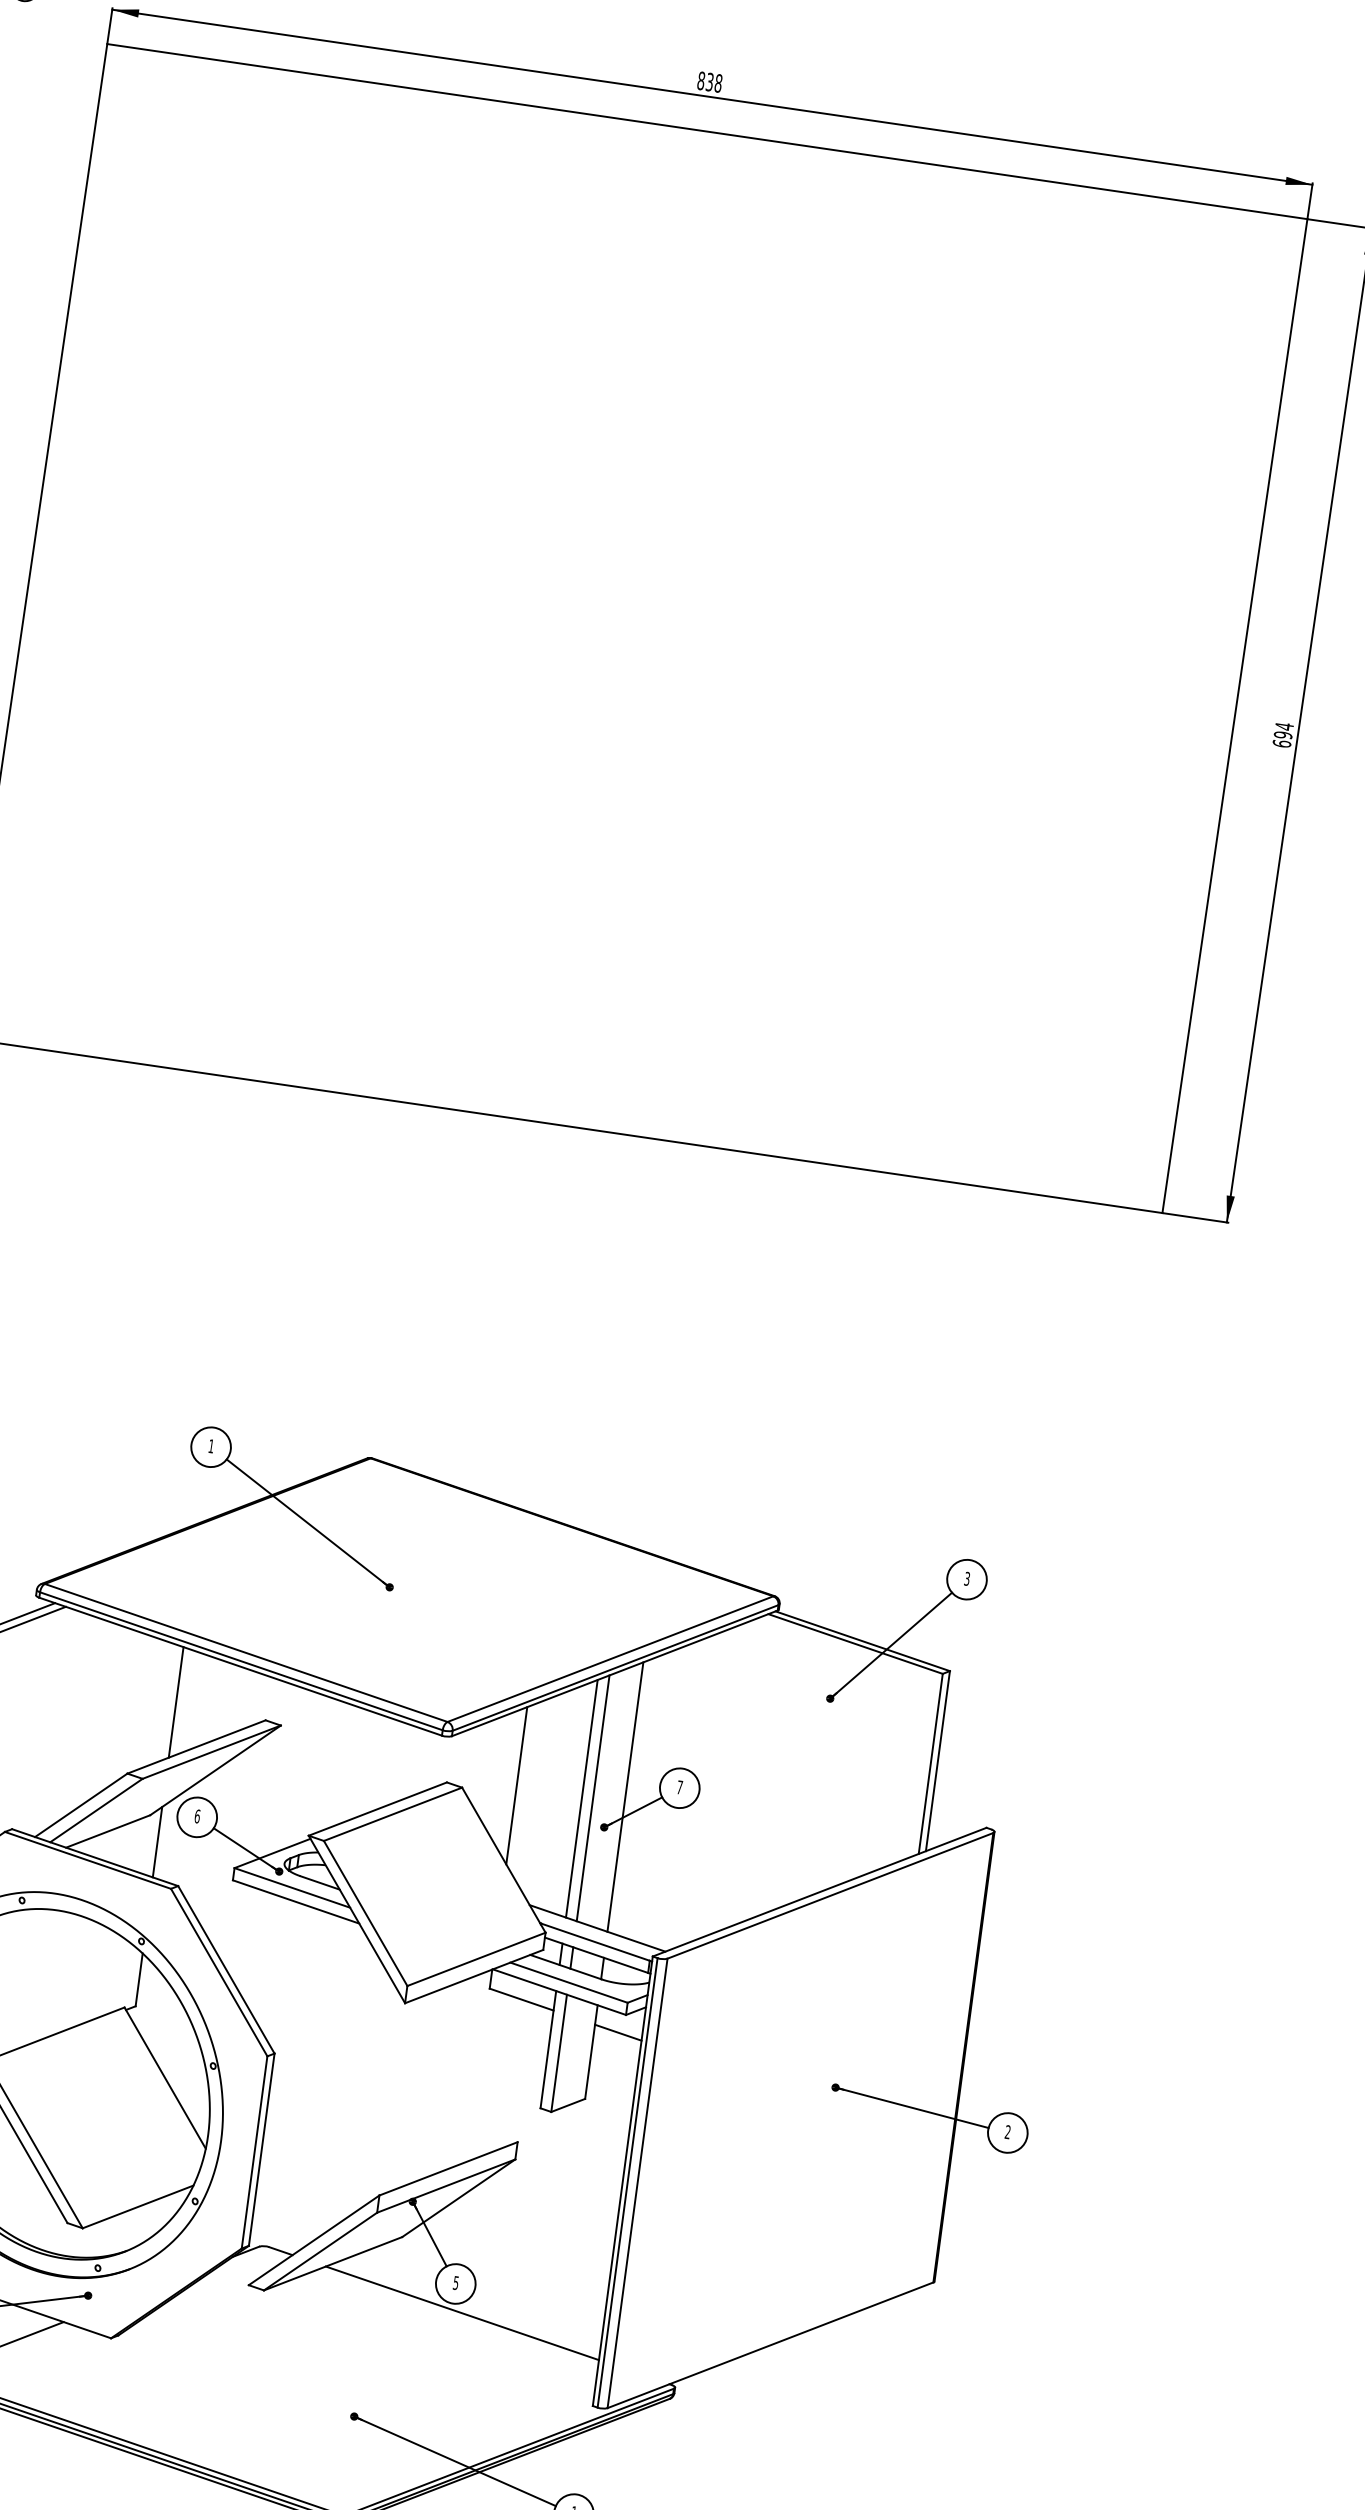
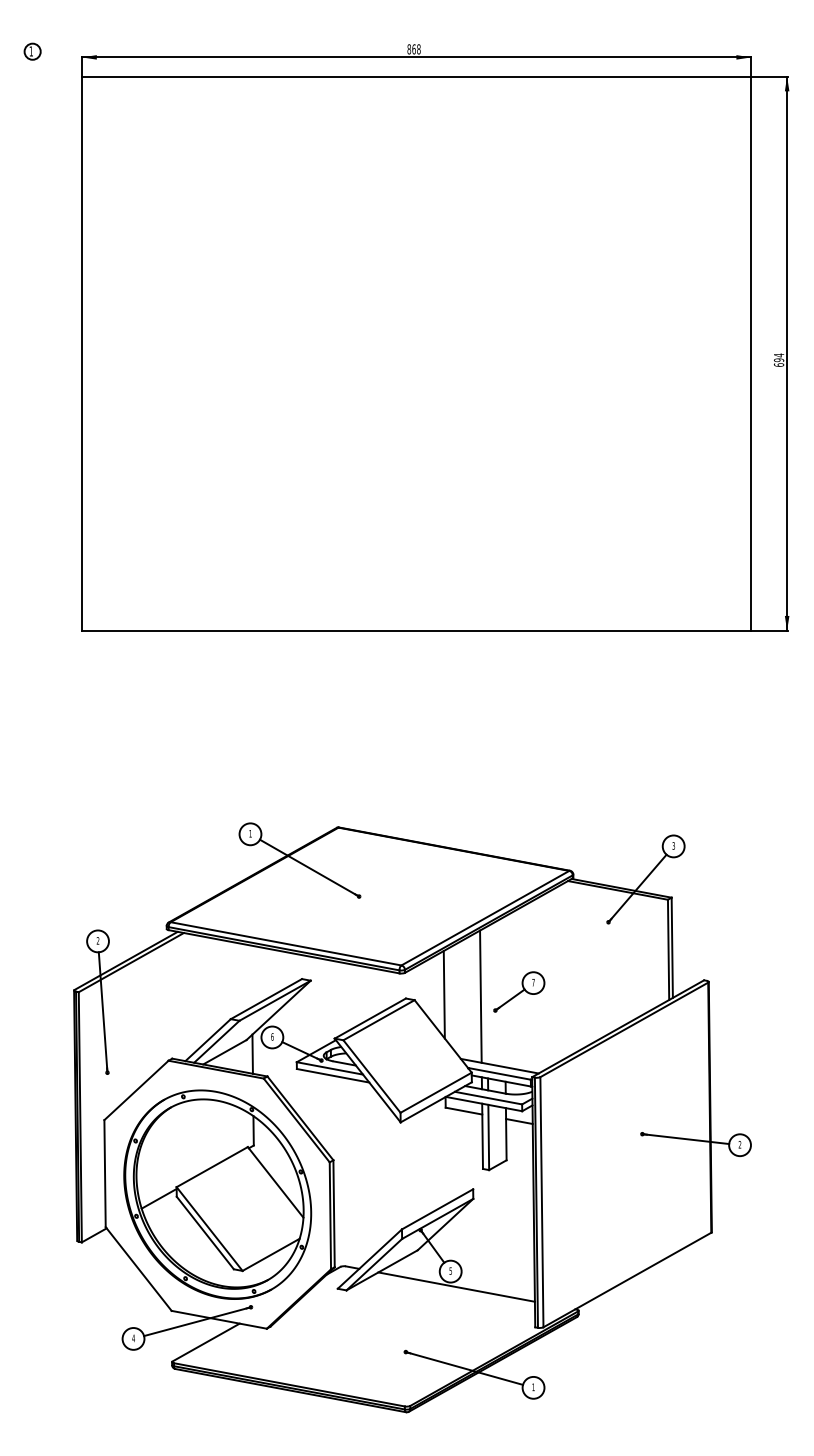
text: (708, 82) -> (413, 49), 838 -> 868
line: (175, 1702) -> (251, 976), removed
line: (625, 1797) -> (504, 992), removed
line: (592, 1798) -> (486, 995), removed

